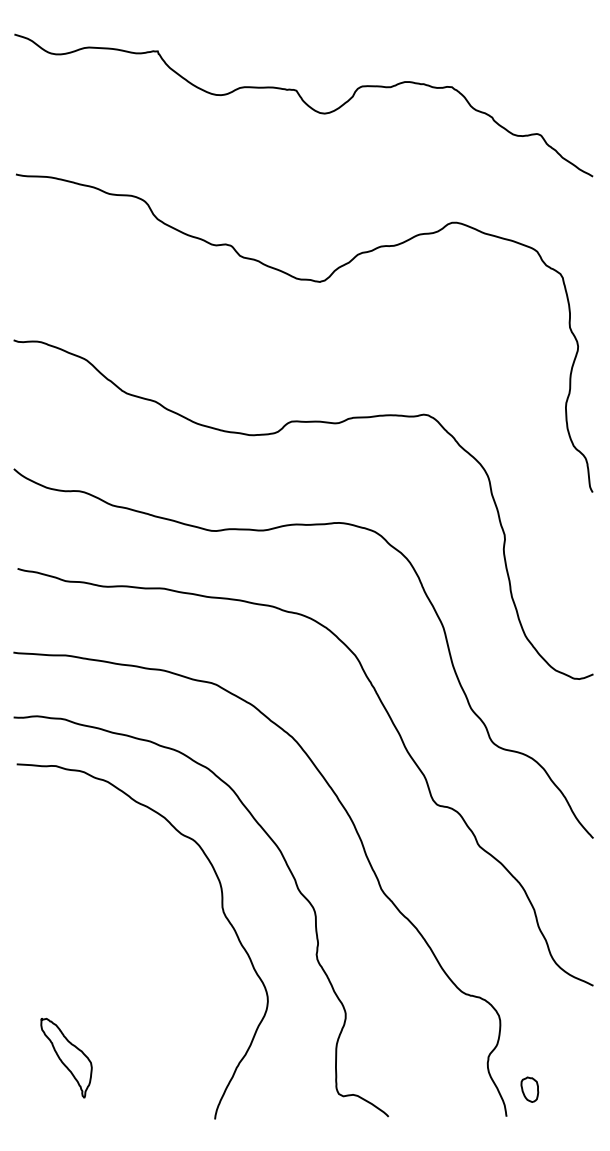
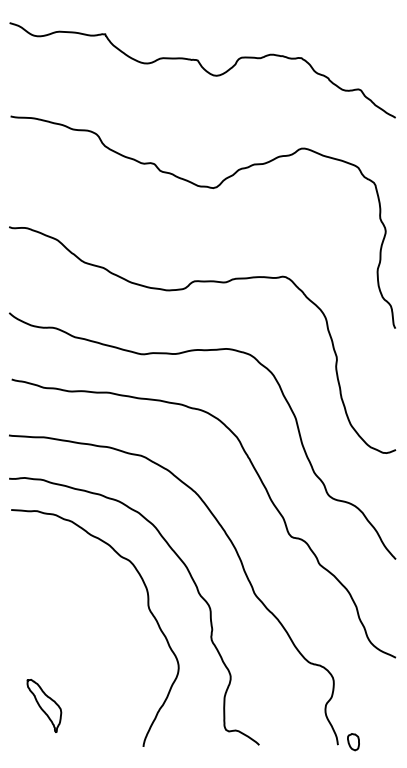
part: (529, 1090) -> (353, 742), moved

